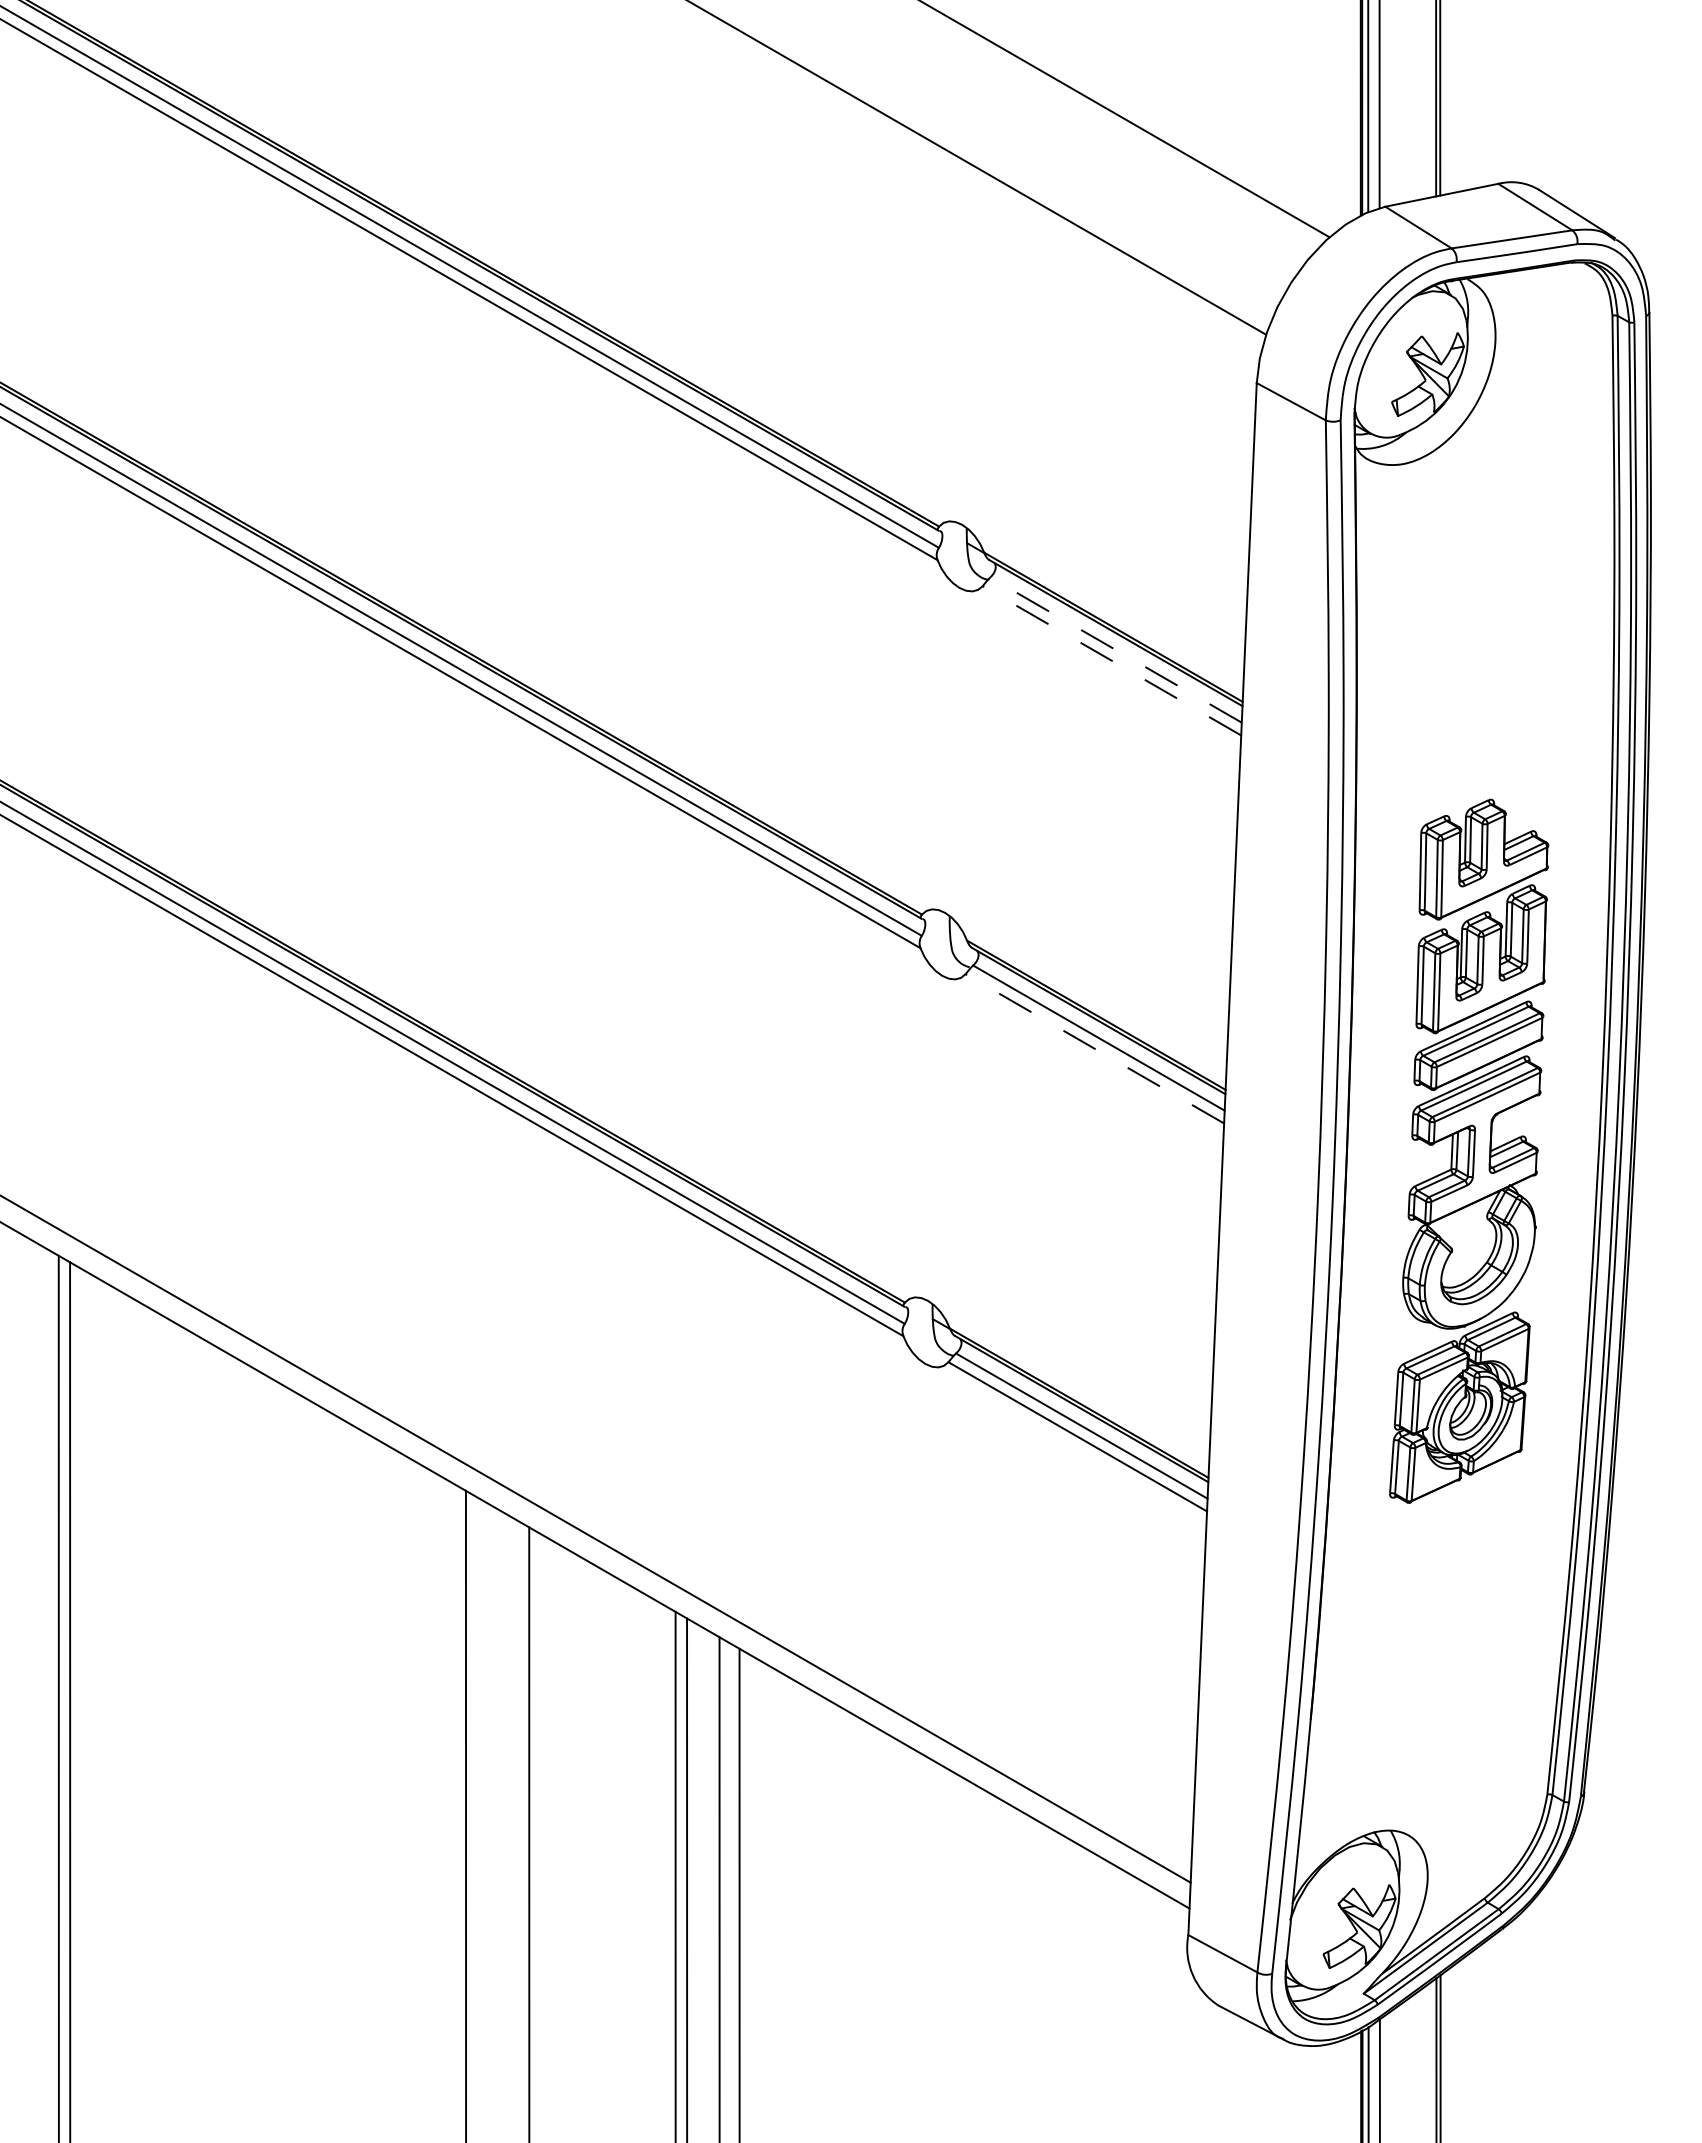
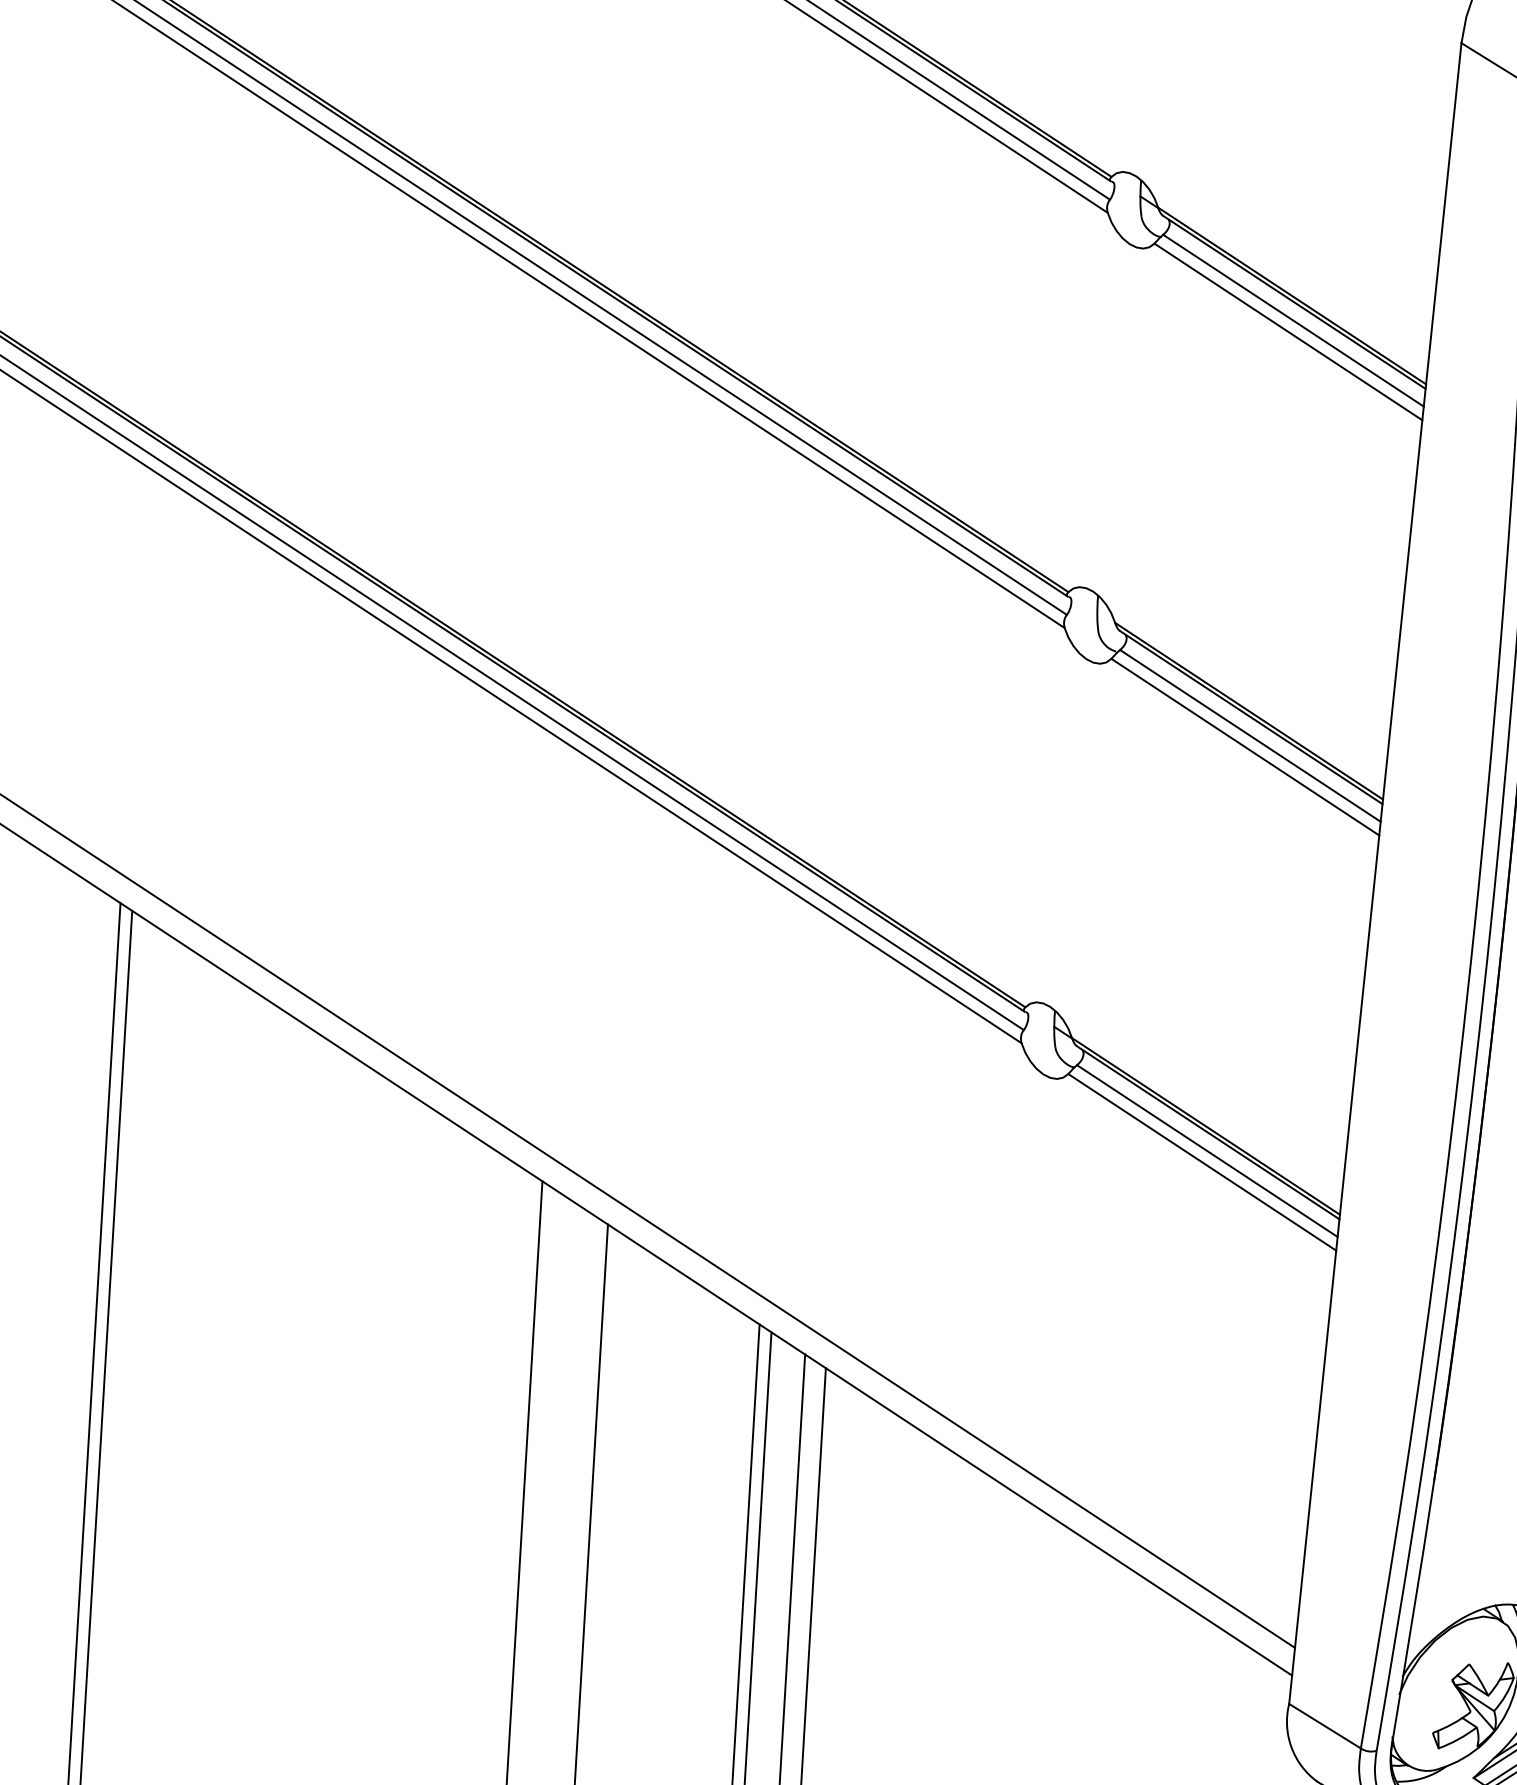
line: (1115, 649) -> (1292, 320), dashed -> solid
line: (1111, 660) -> (1287, 331), dashed -> solid
line: (1094, 1048) -> (1244, 746), dashed -> solid

